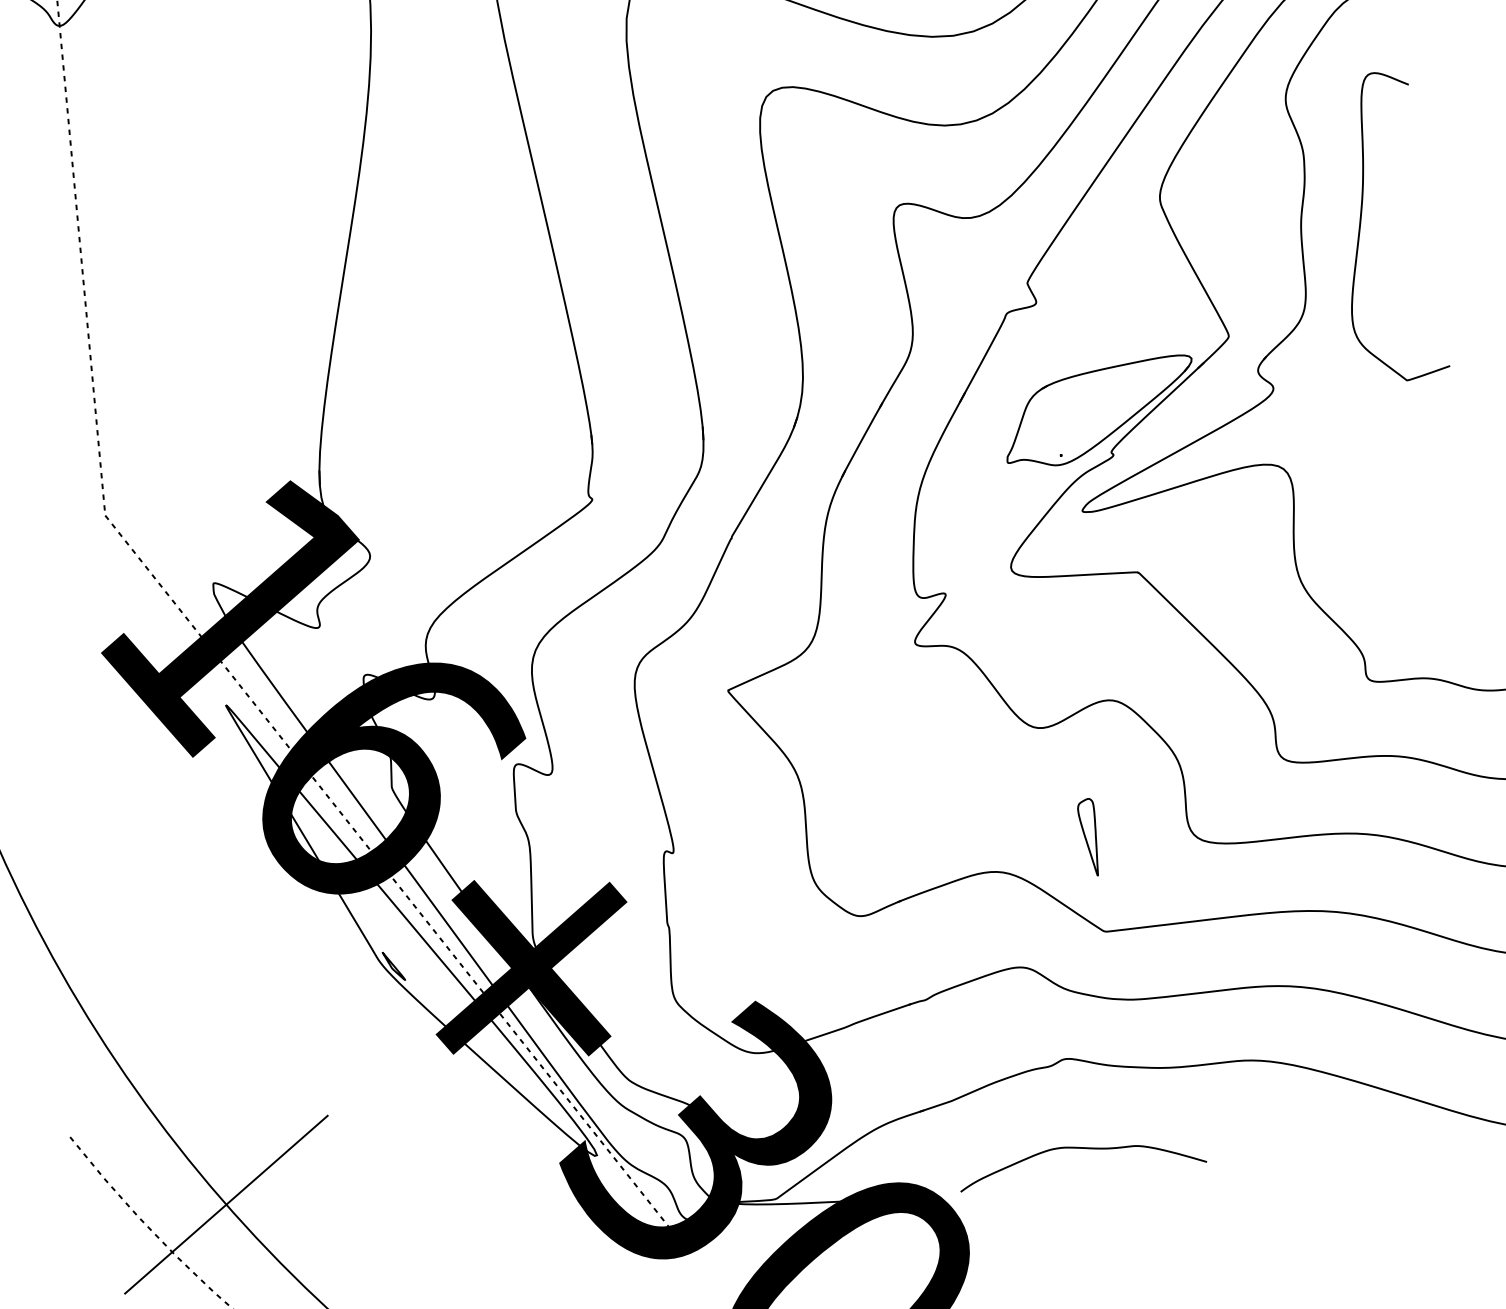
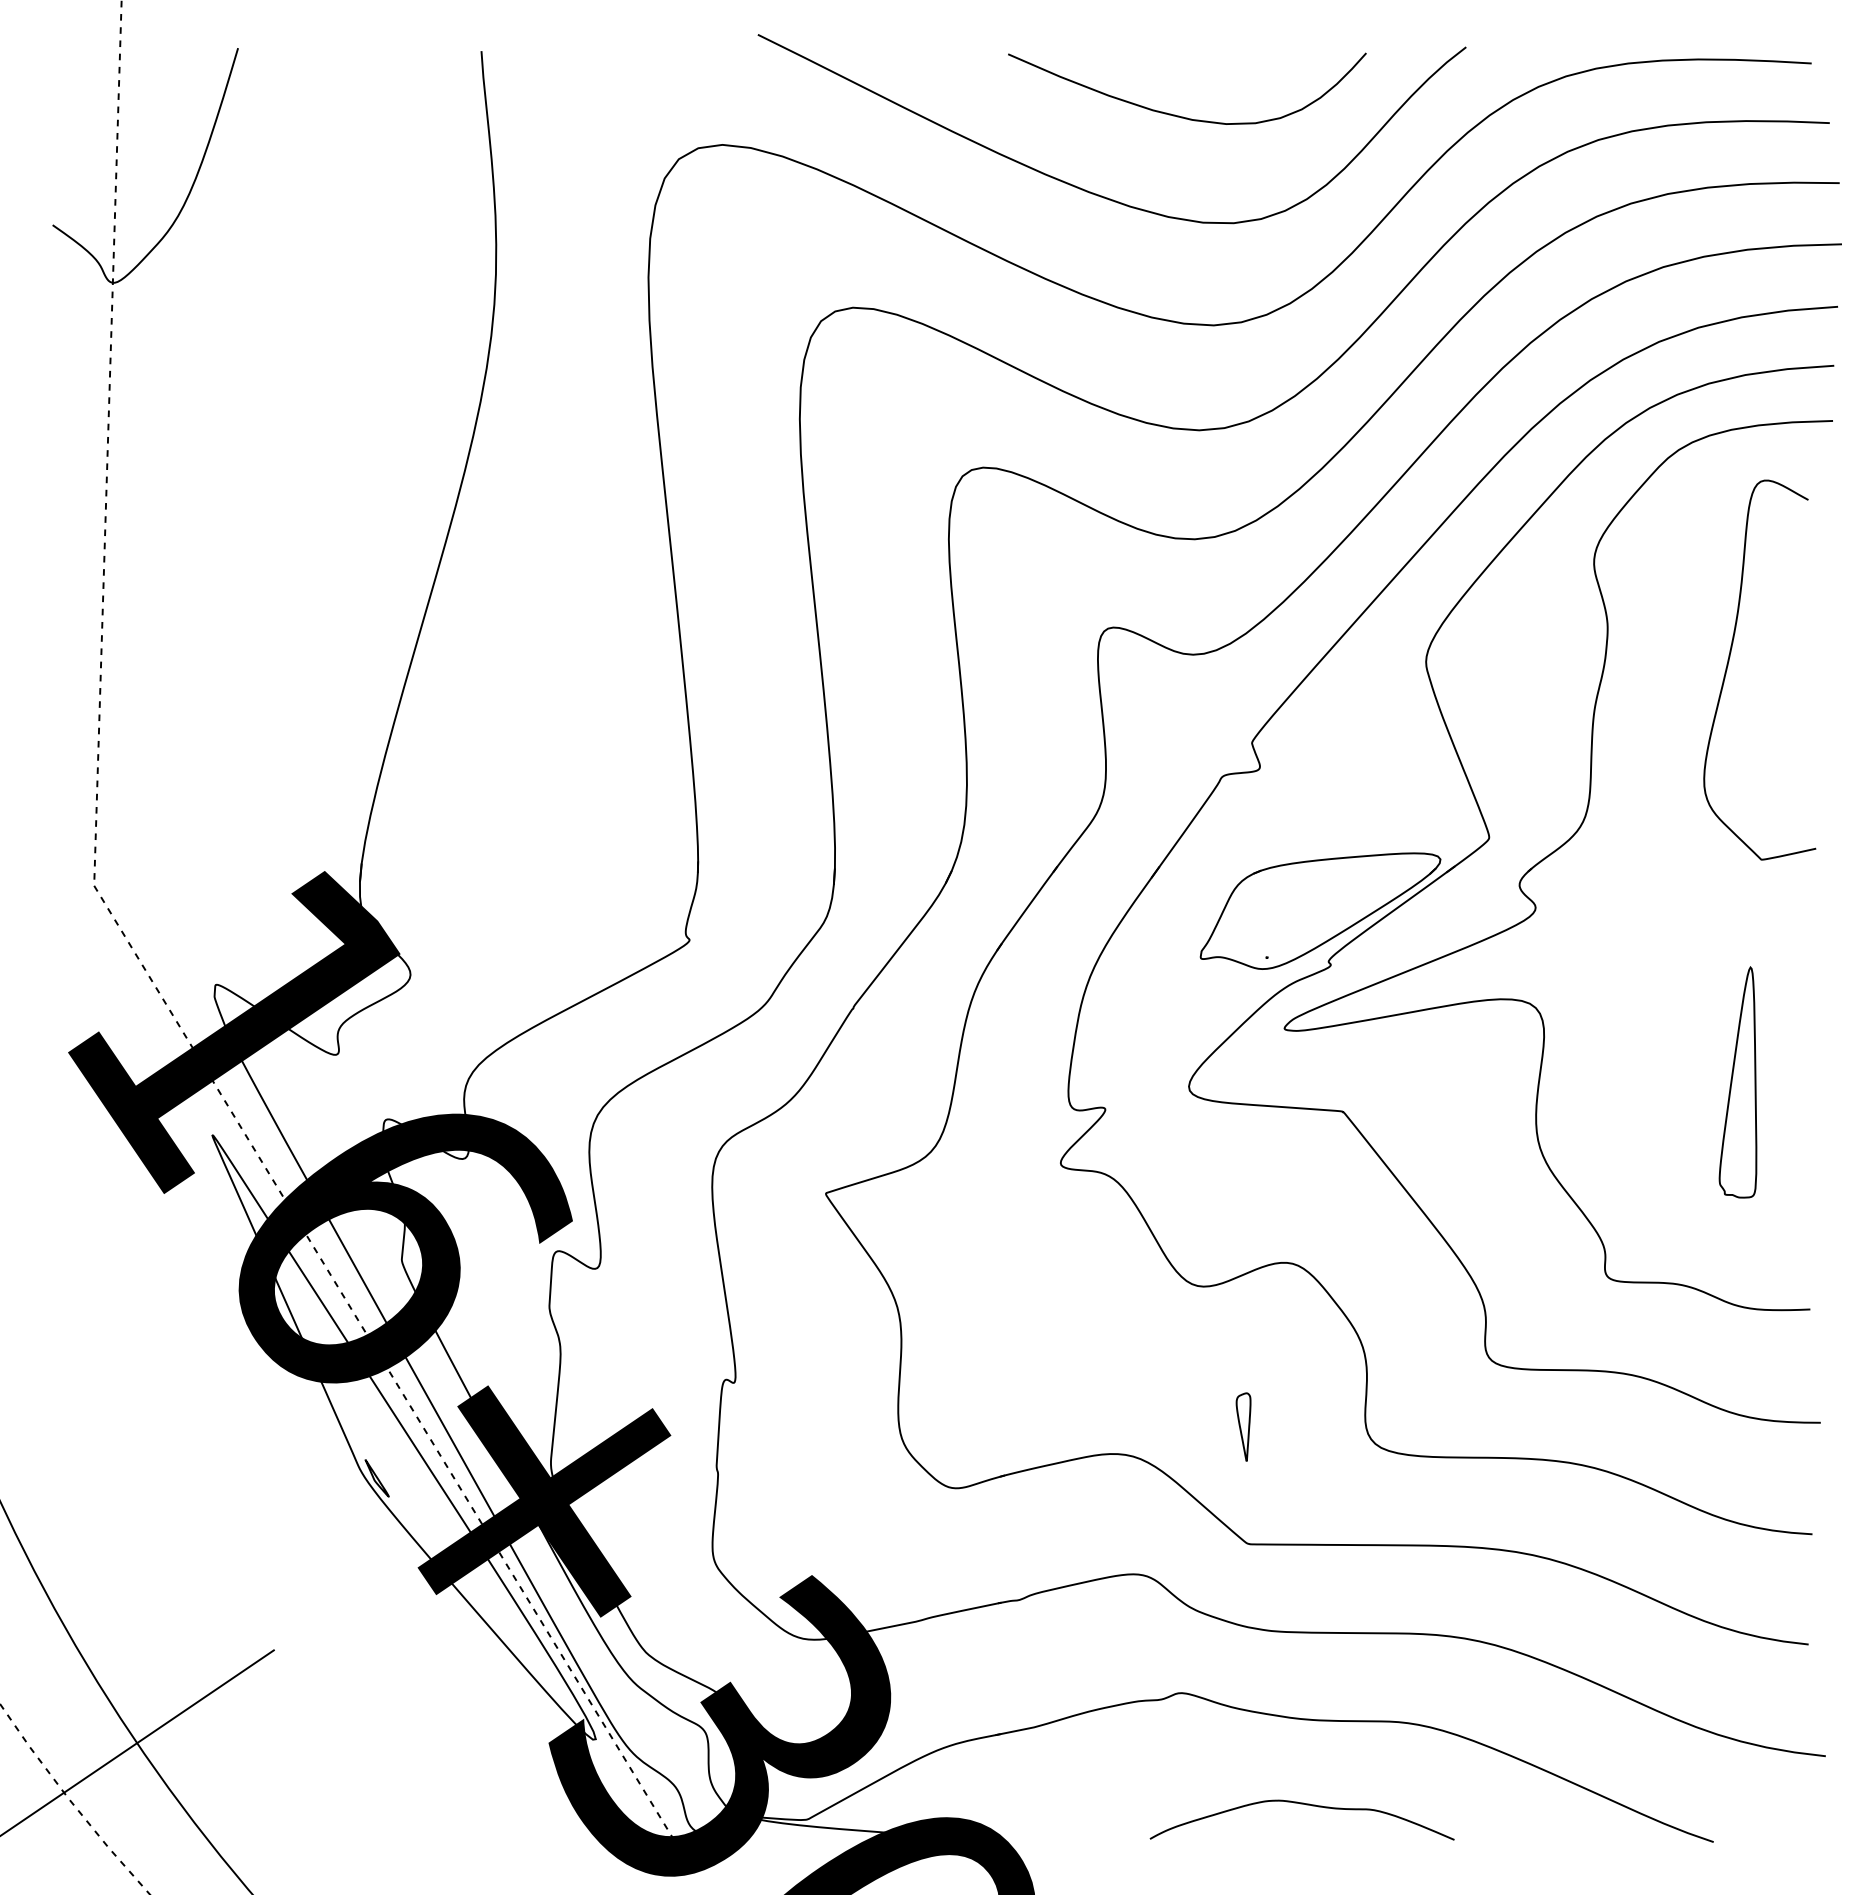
curve: (1361, 223) -> (1729, 661), moved
part: (1454, 509) -> (1737, 1082), added
part: (1089, 837) -> (1243, 1426), size x0.71
curve: (1083, 1149) -> (1306, 1805), moved

